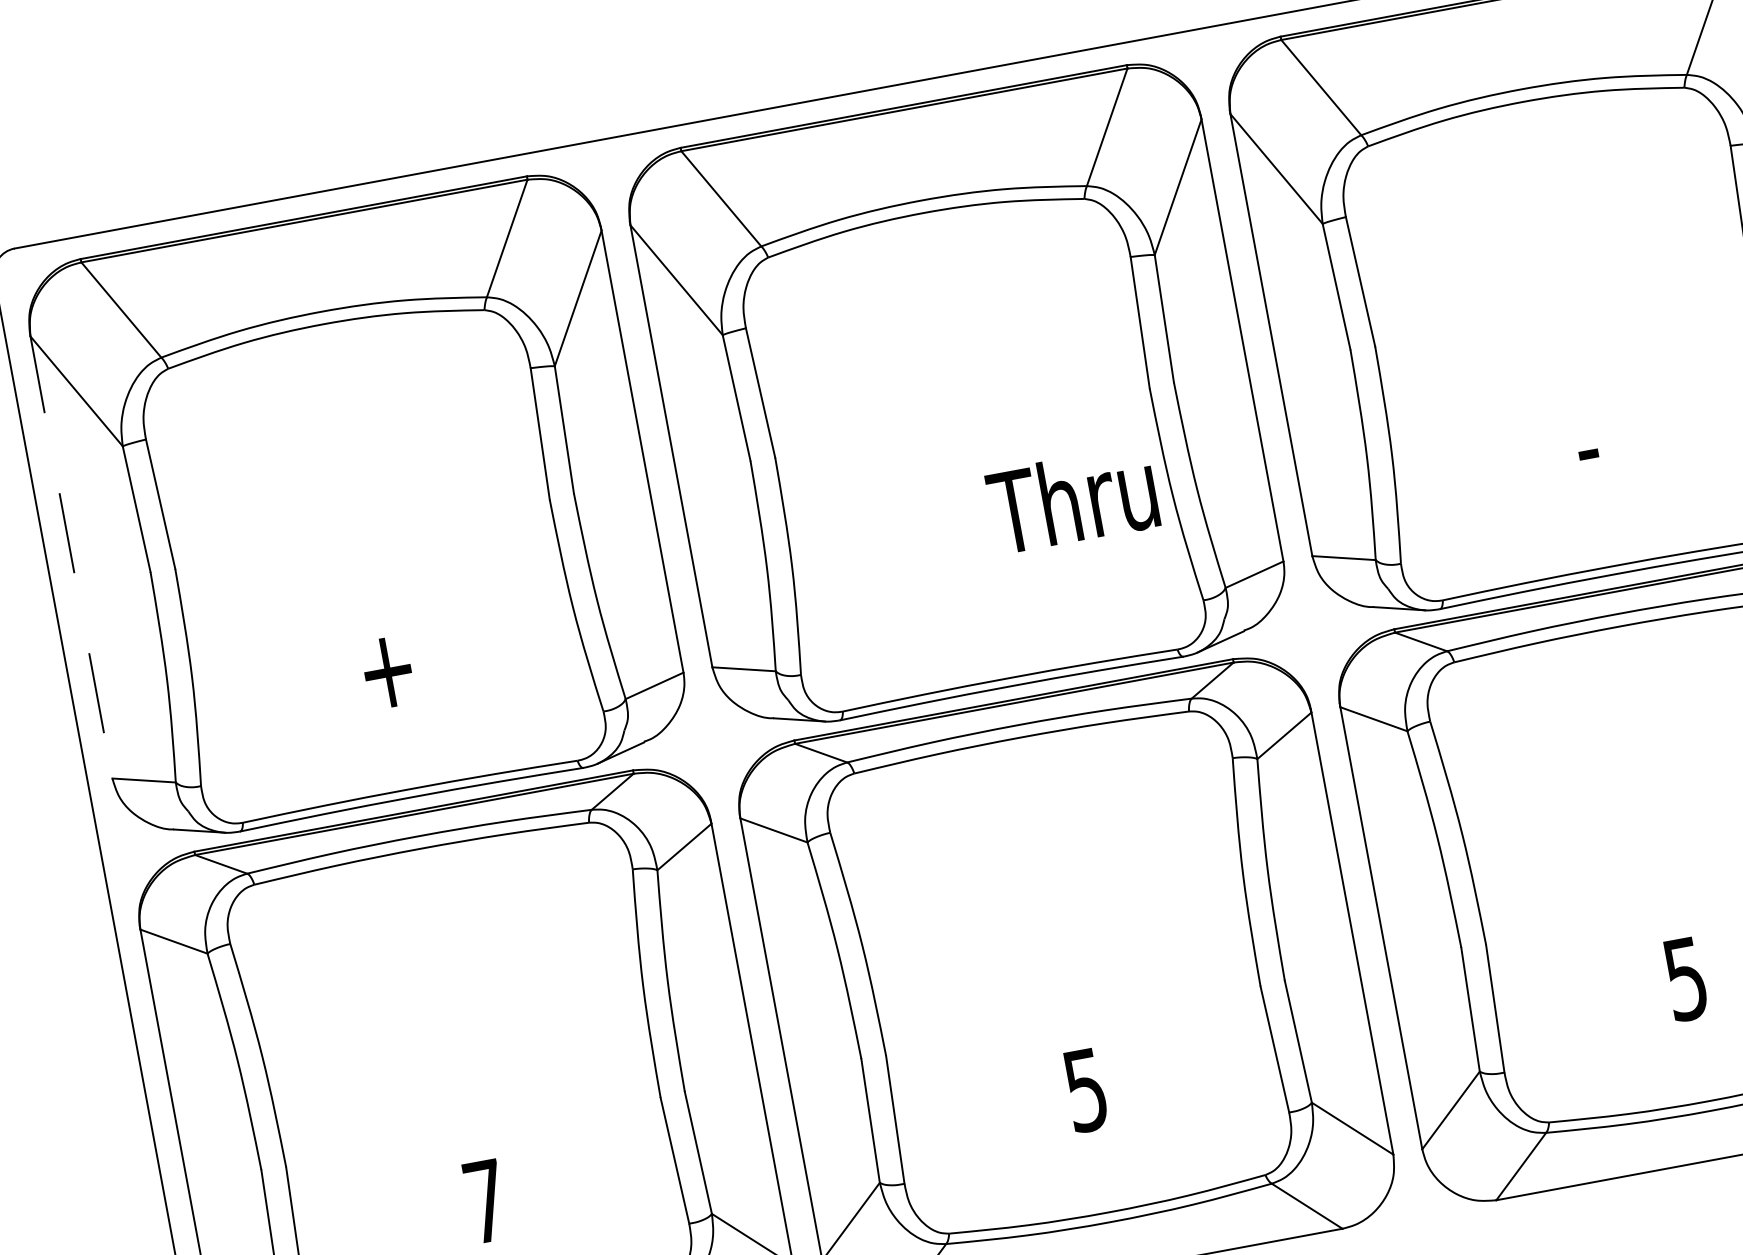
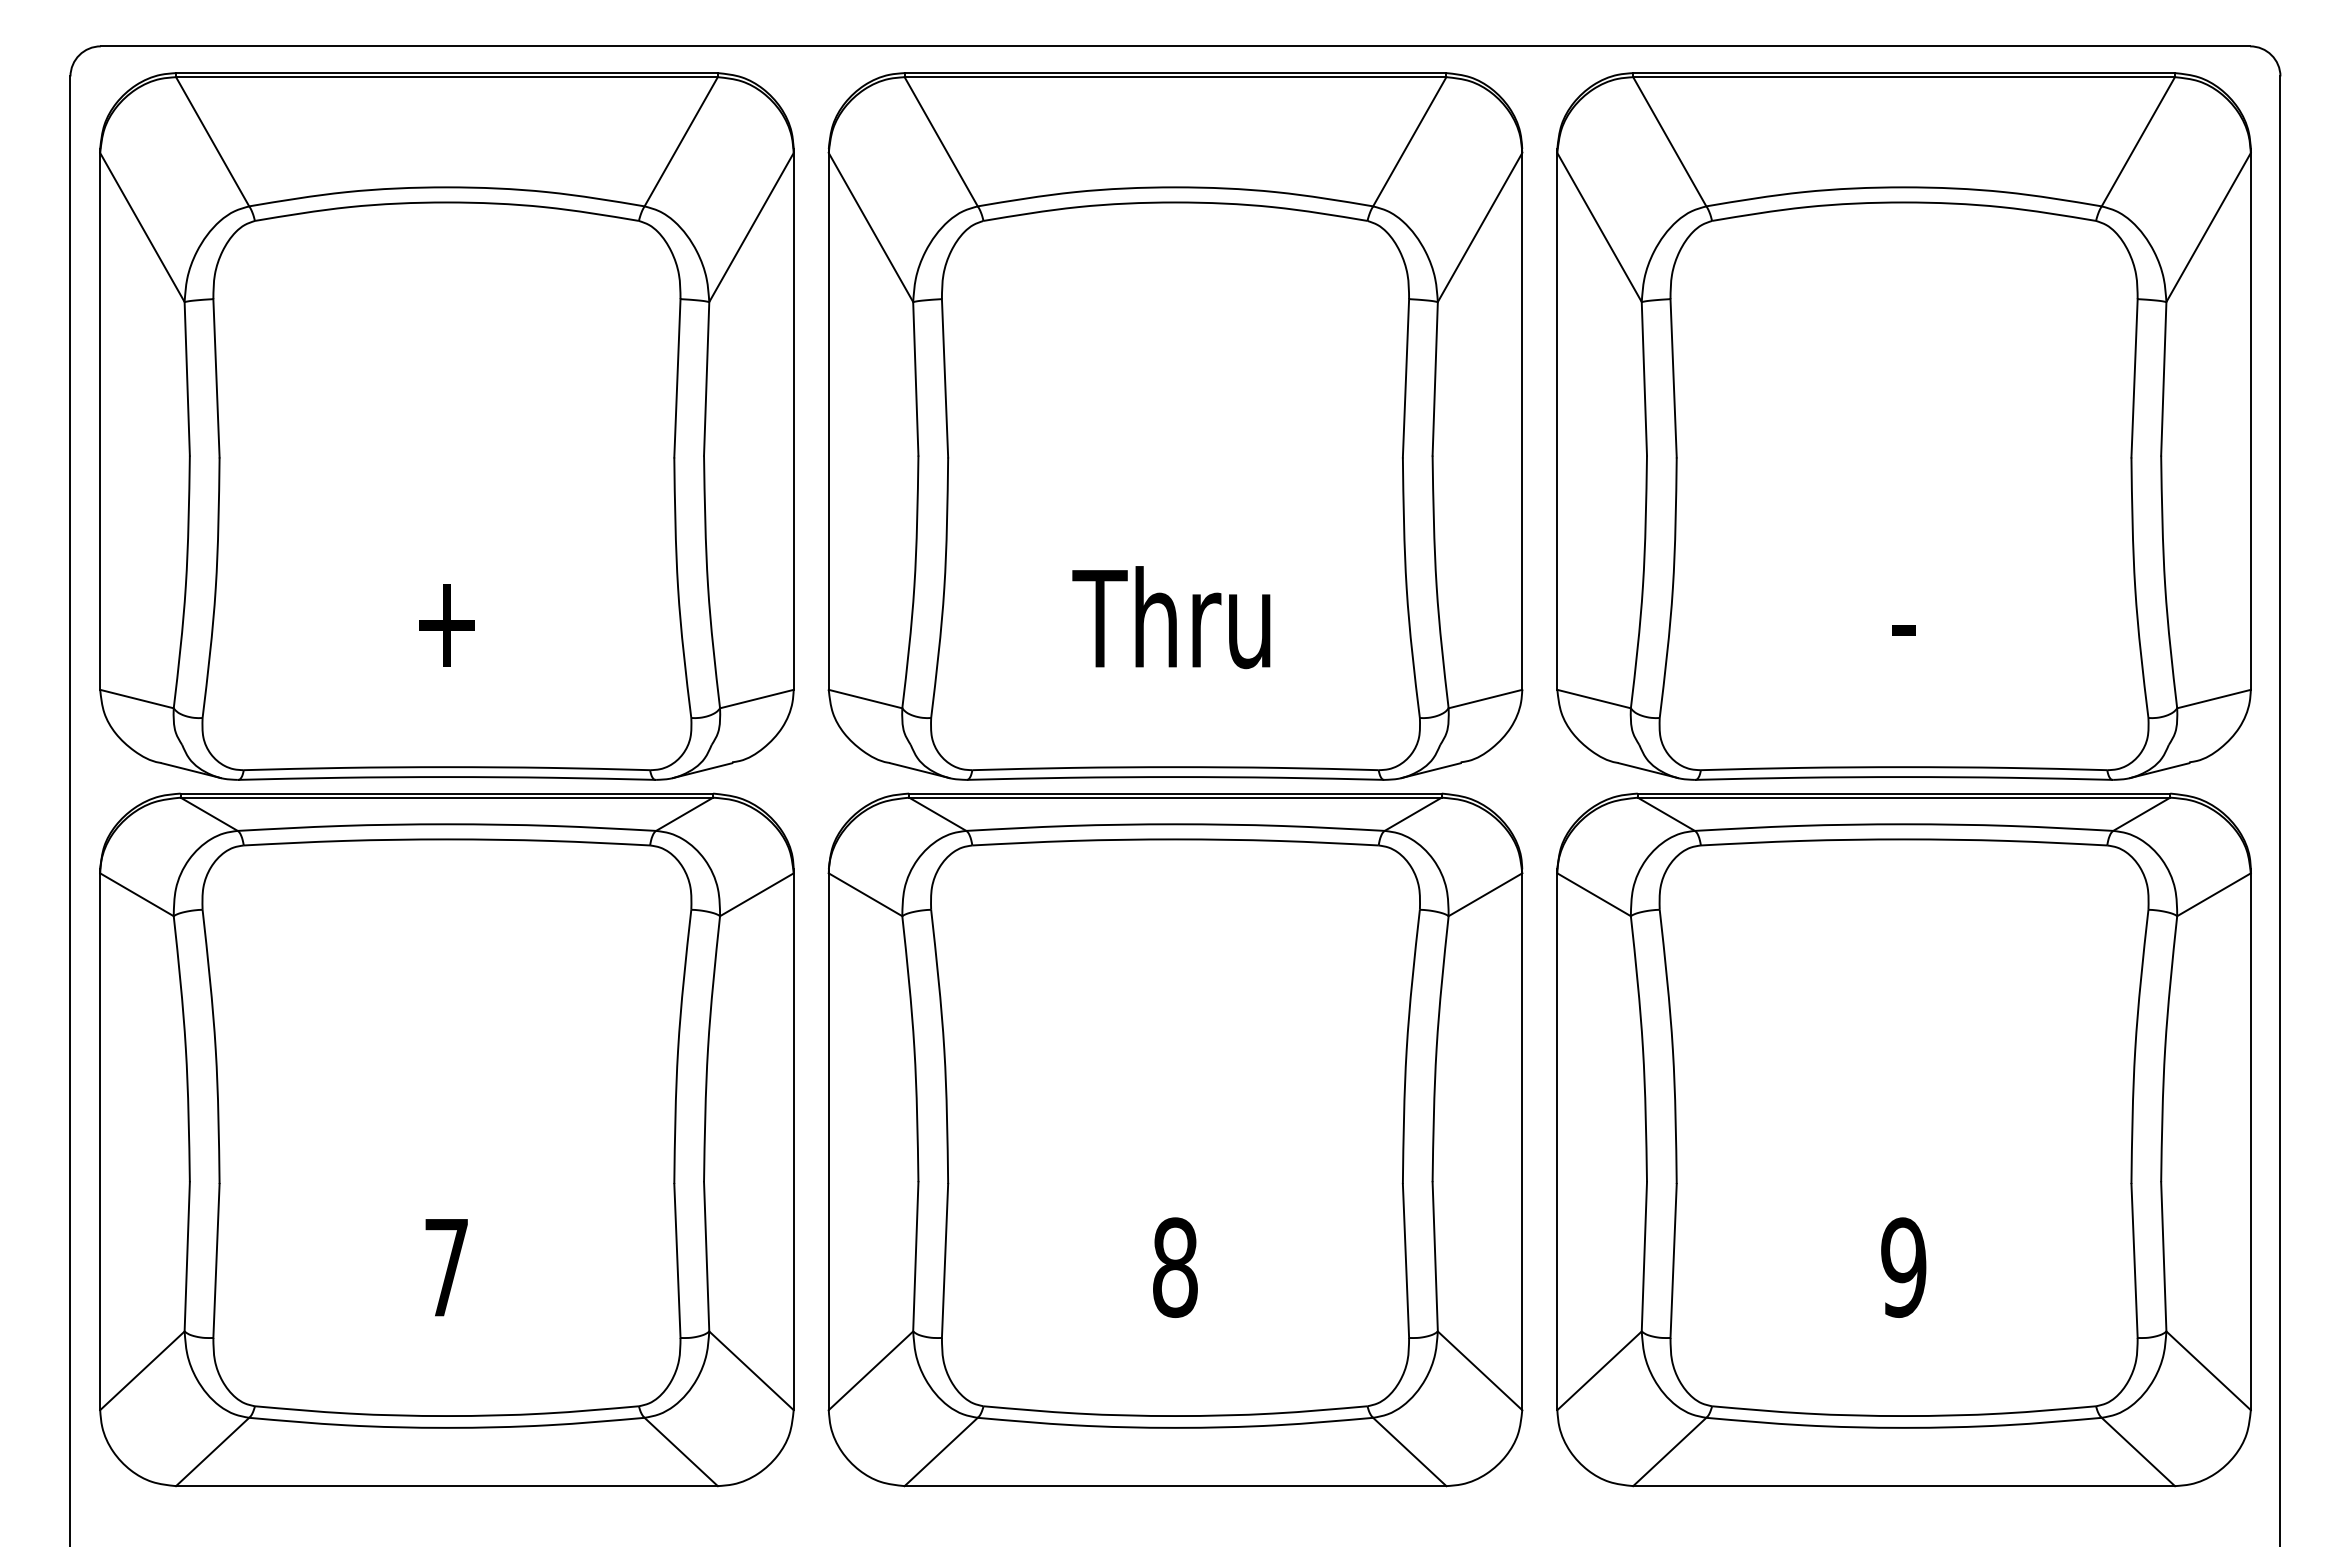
text: (1072, 499) -> (1171, 617), moved
line: (71, 555) -> (100, 419), dashed -> solid
text: (1685, 978) -> (1903, 1267), 5 -> 9
text: (1086, 1090) -> (1175, 1267), 5 -> 8

